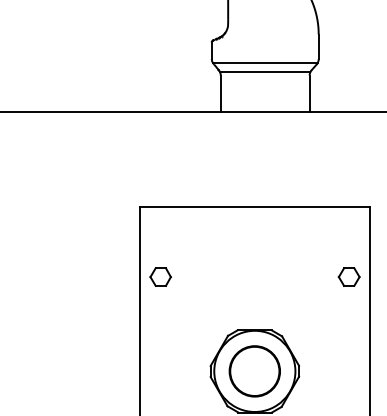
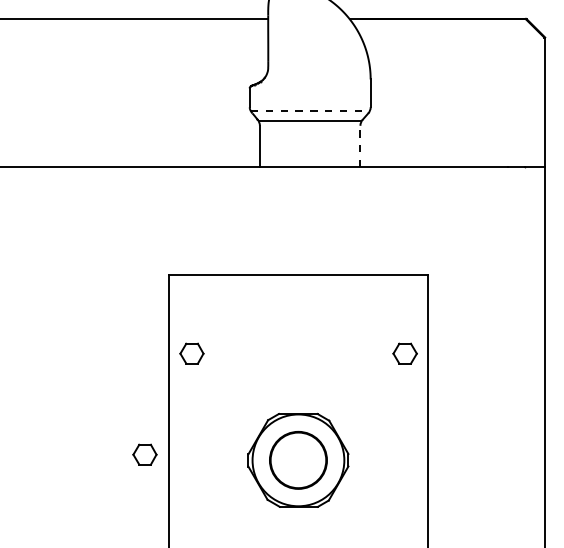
line: (265, 62) -> (310, 111), solid -> dashed
line: (309, 93) -> (360, 146), solid -> dashed
part: (118, 366) -> (144, 454), added

